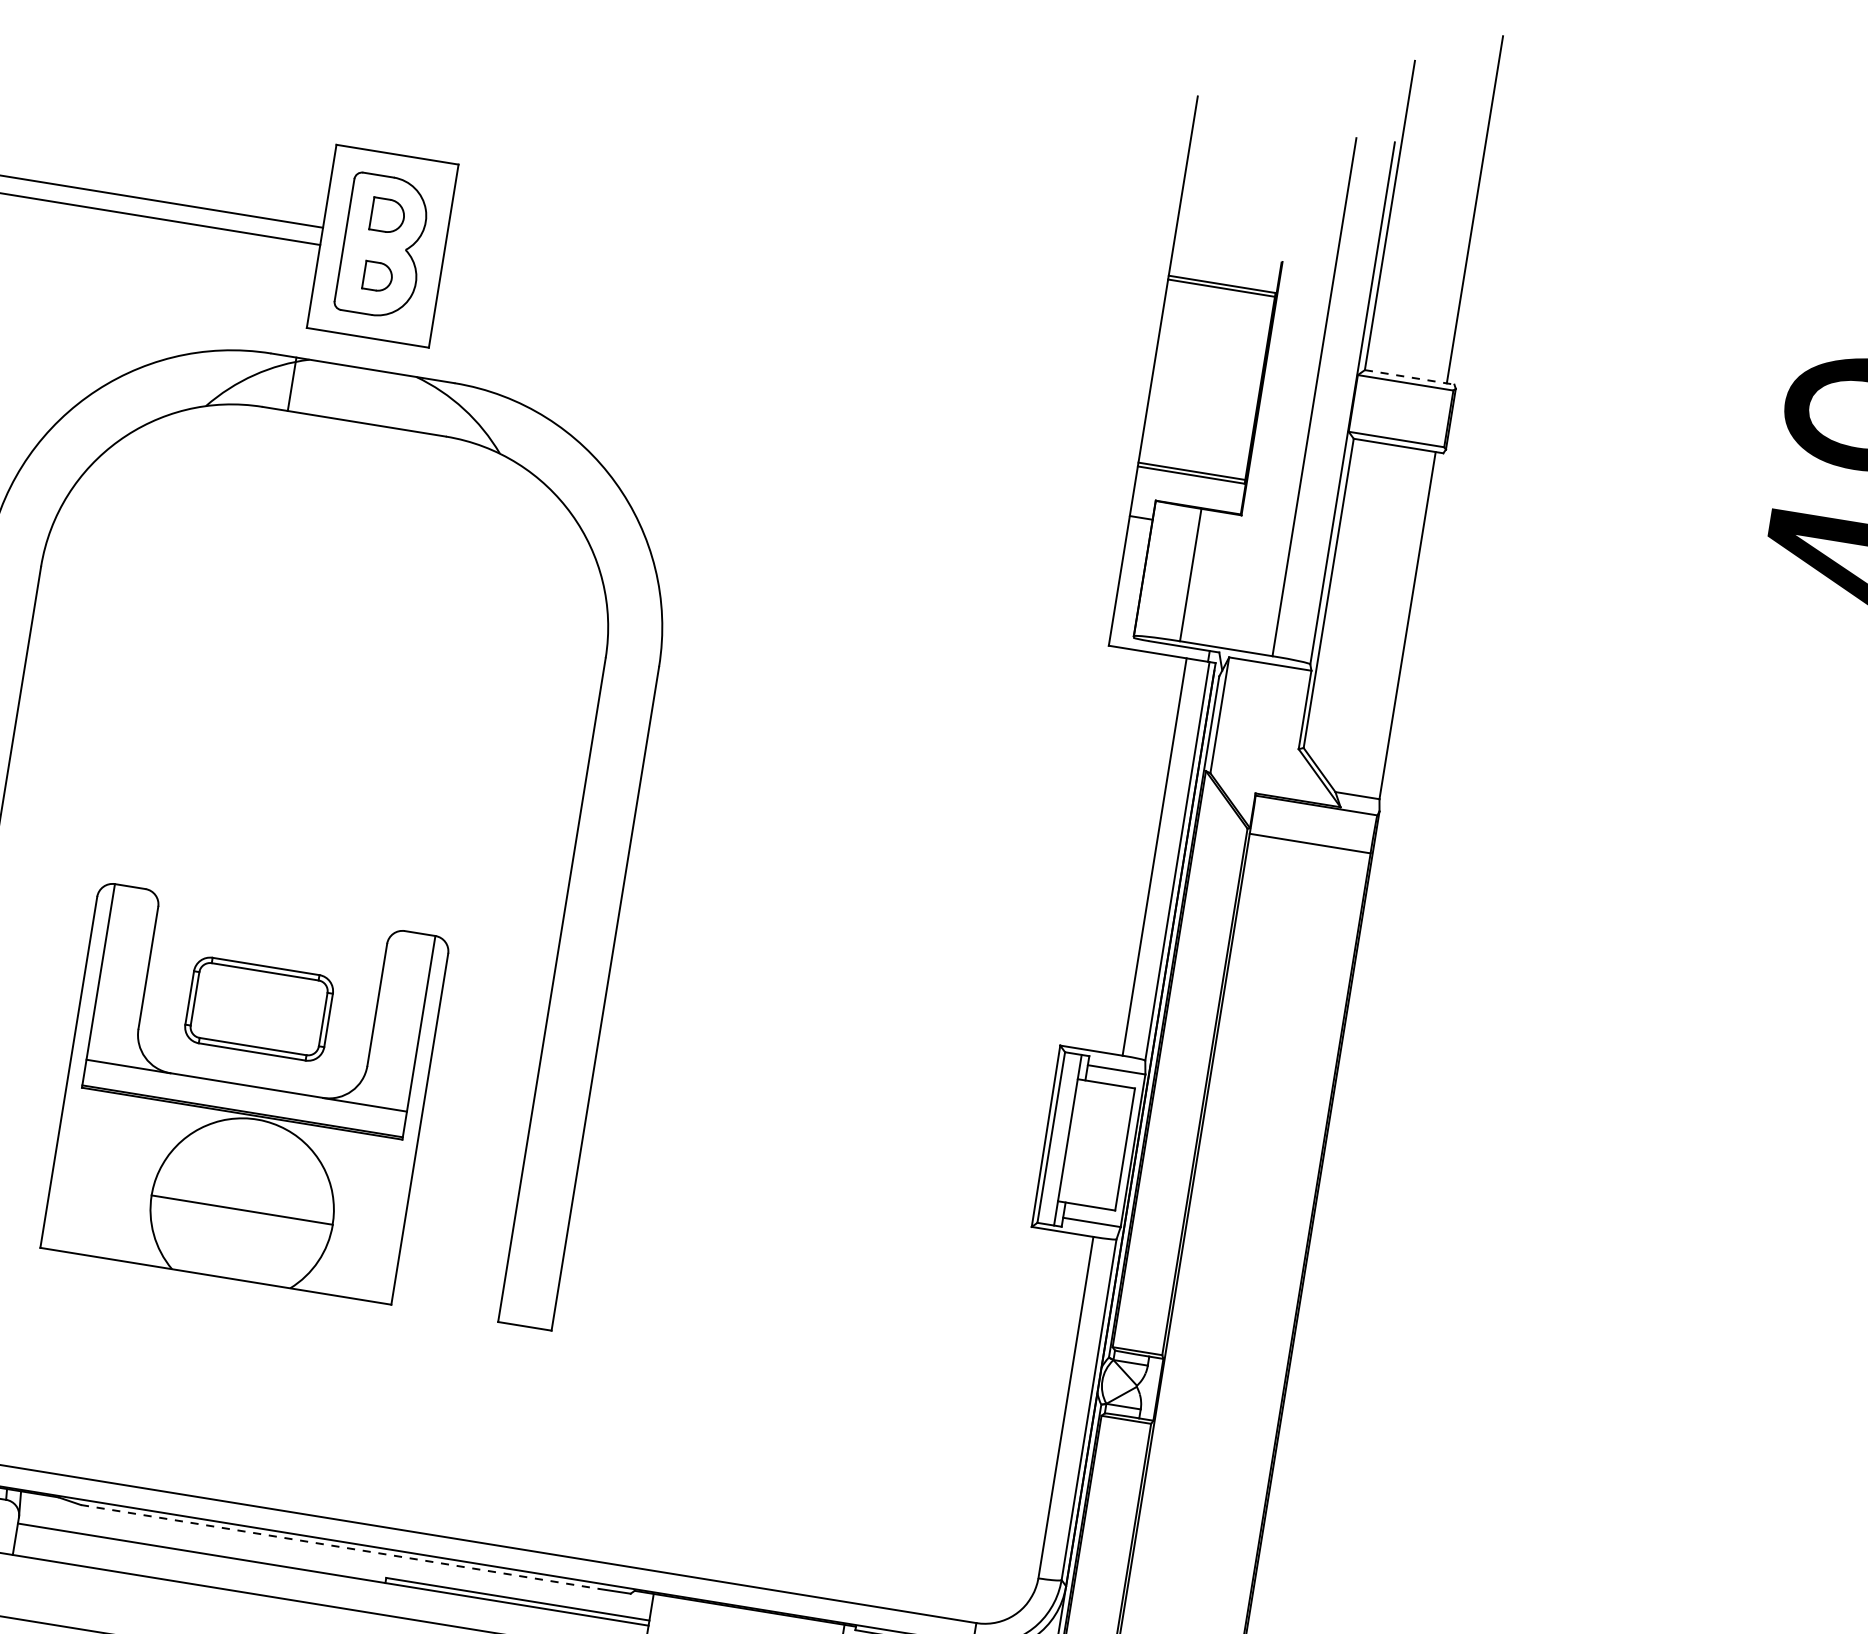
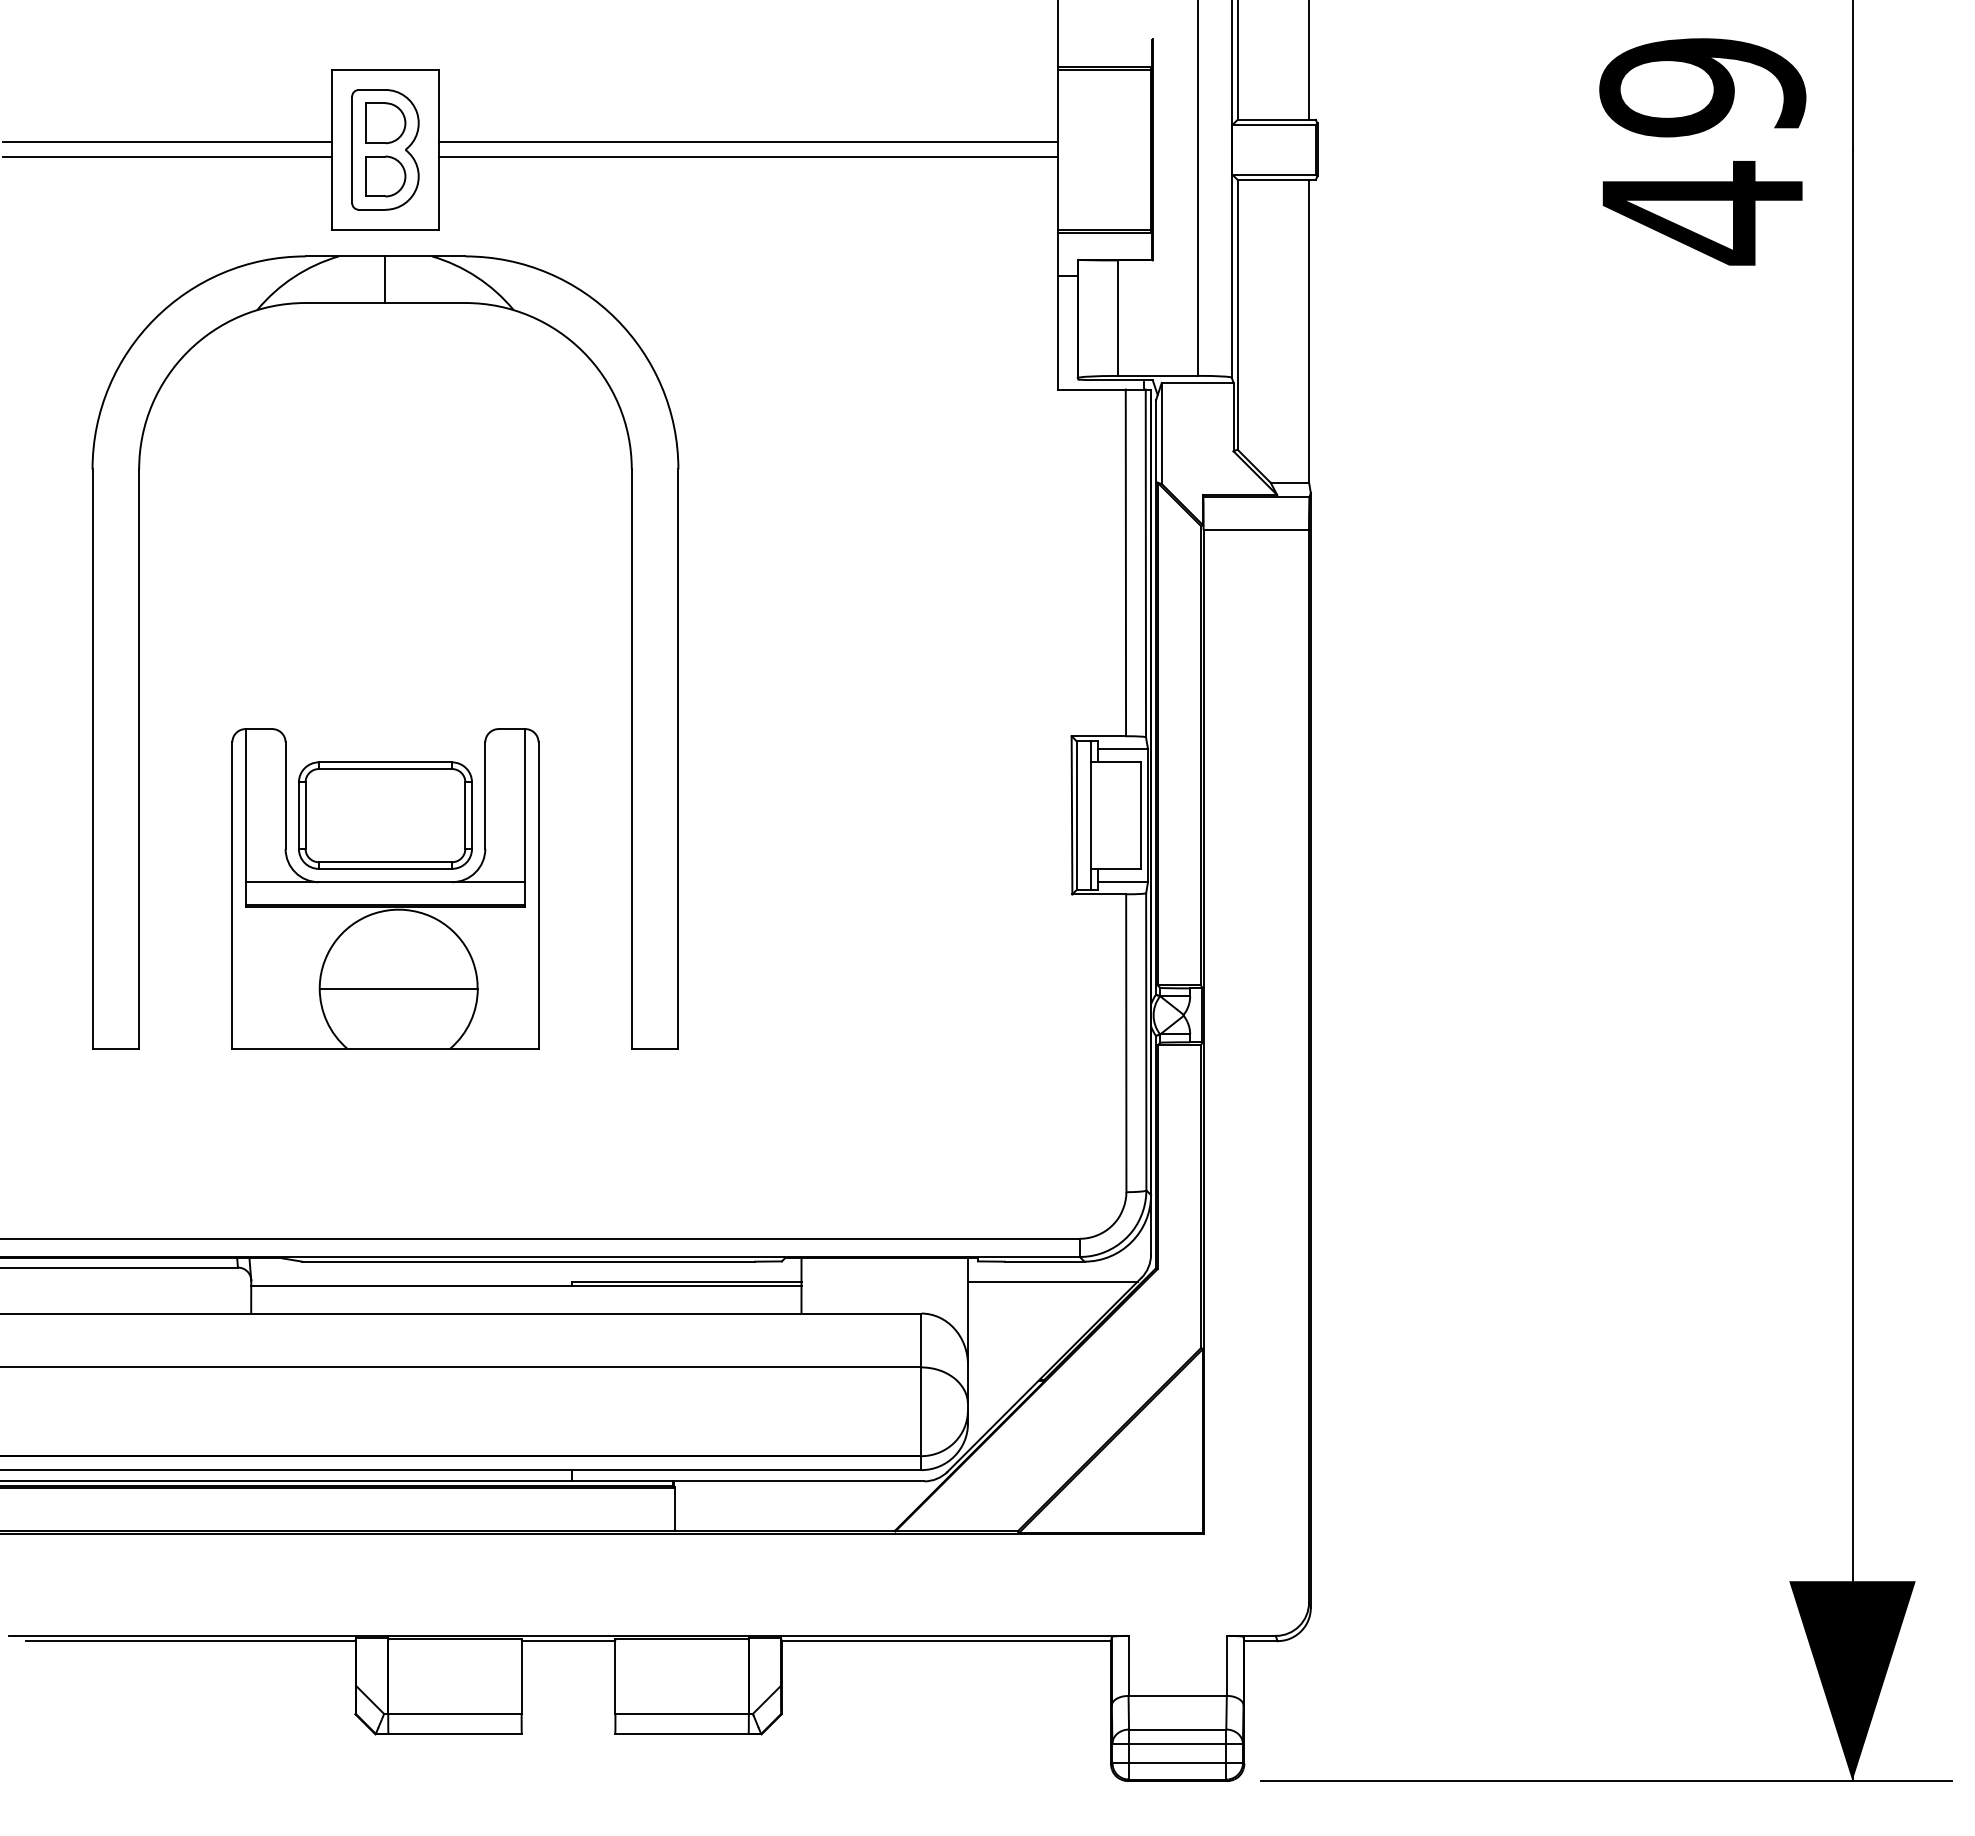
part: (387, 216) -> (385, 123), size x1.43
part: (377, 276) -> (385, 176), size x1.67
line: (798, 304) -> (747, 142), added
line: (796, 322) -> (747, 157), added
line: (1410, 377) -> (1277, 119), dashed -> solid
line: (292, 384) -> (385, 279), moved
part: (259, 1009) -> (385, 815), size x1.43
line: (341, 1546) -> (529, 1261), dashed -> solid

